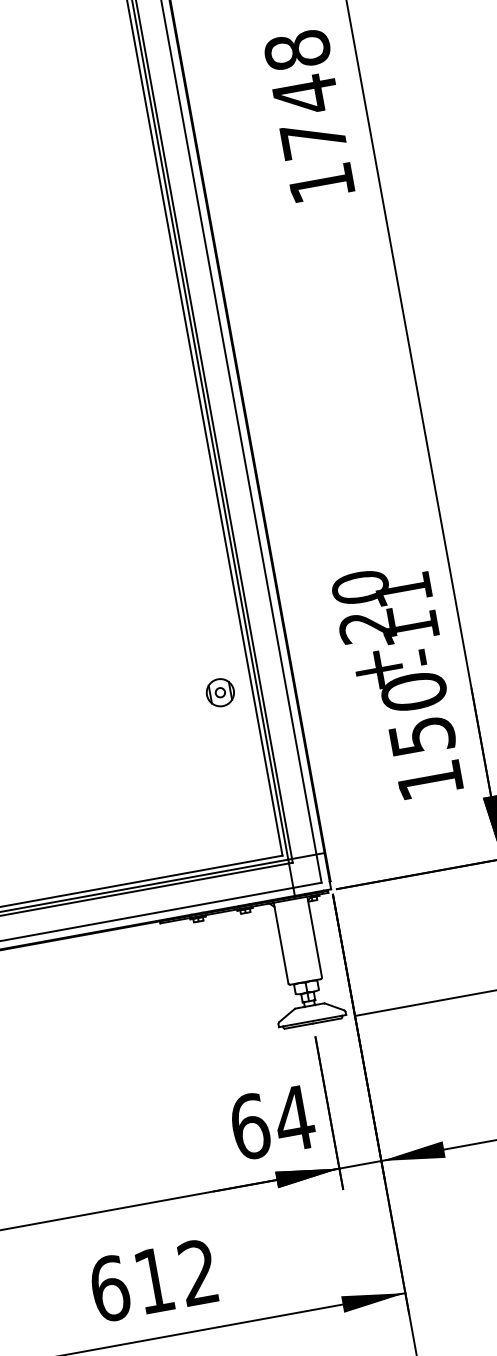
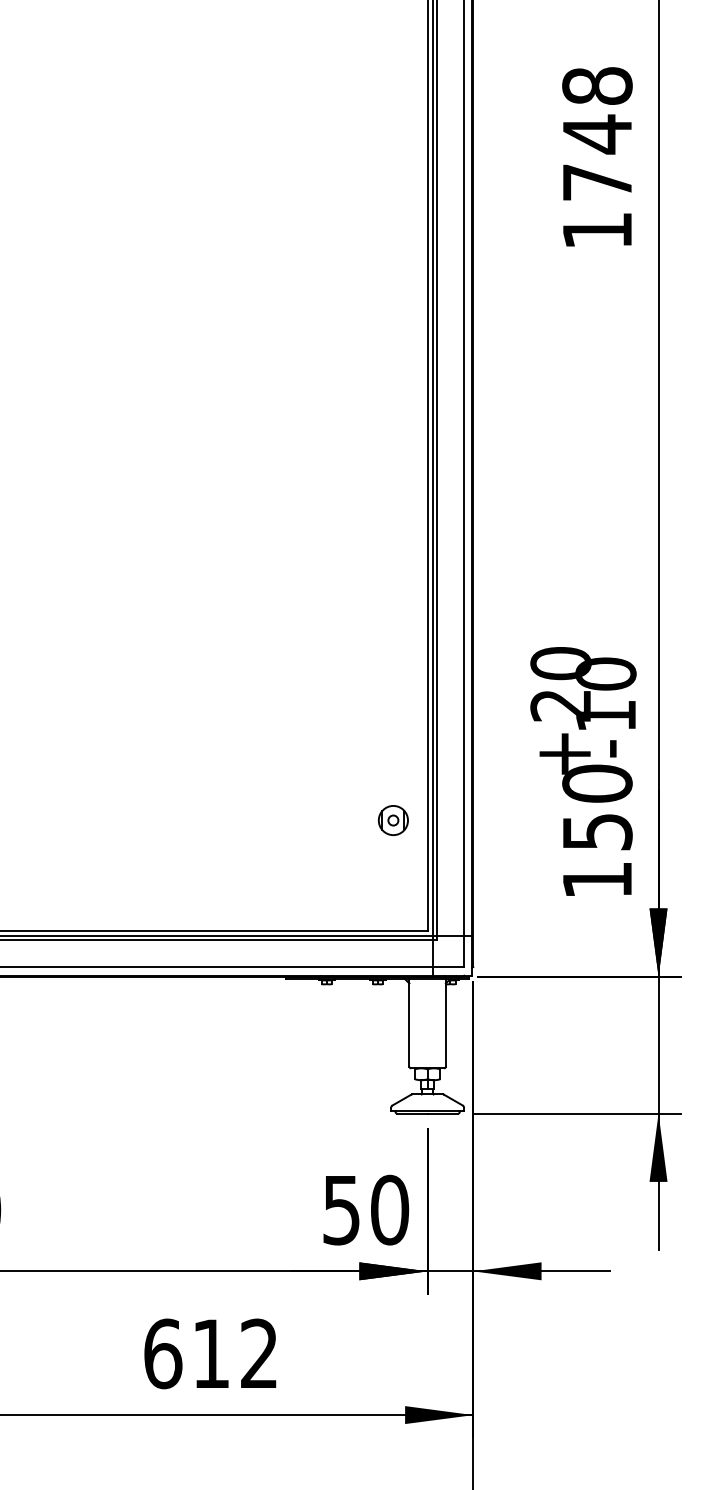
text: (403, 589) -> (605, 673), -11 -> -10
part: (219, 692) -> (392, 820), moved
text: (272, 1121) -> (366, 1209), 64 -> 50

